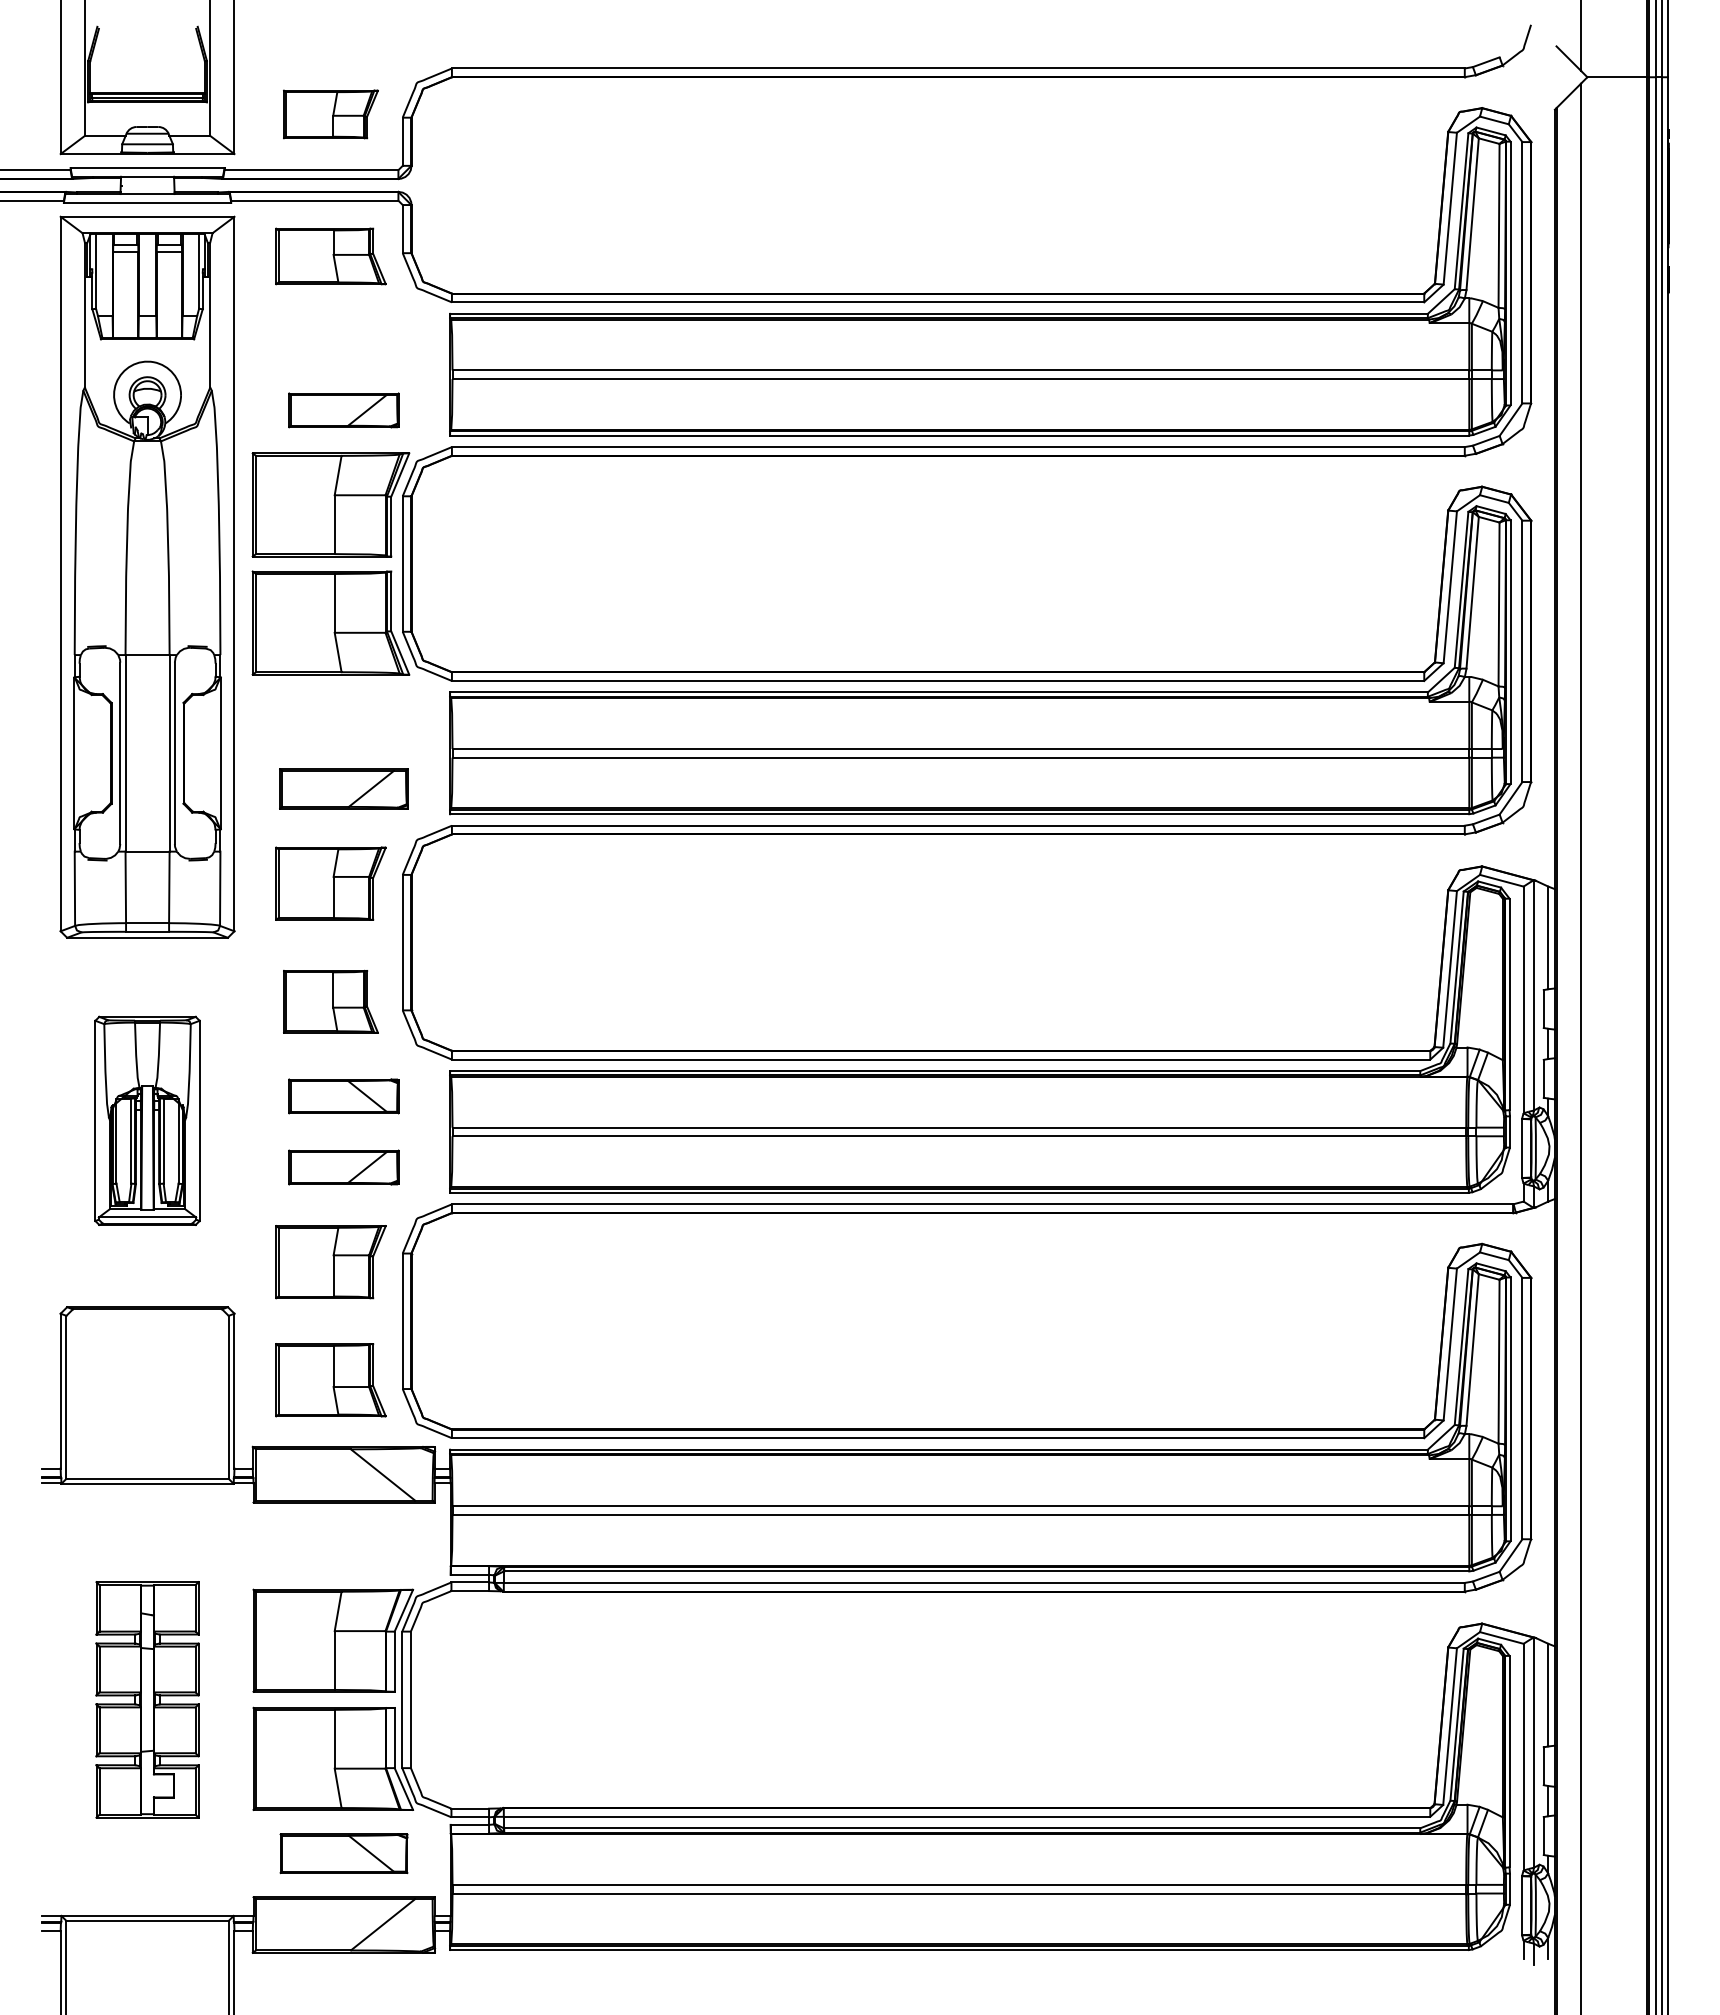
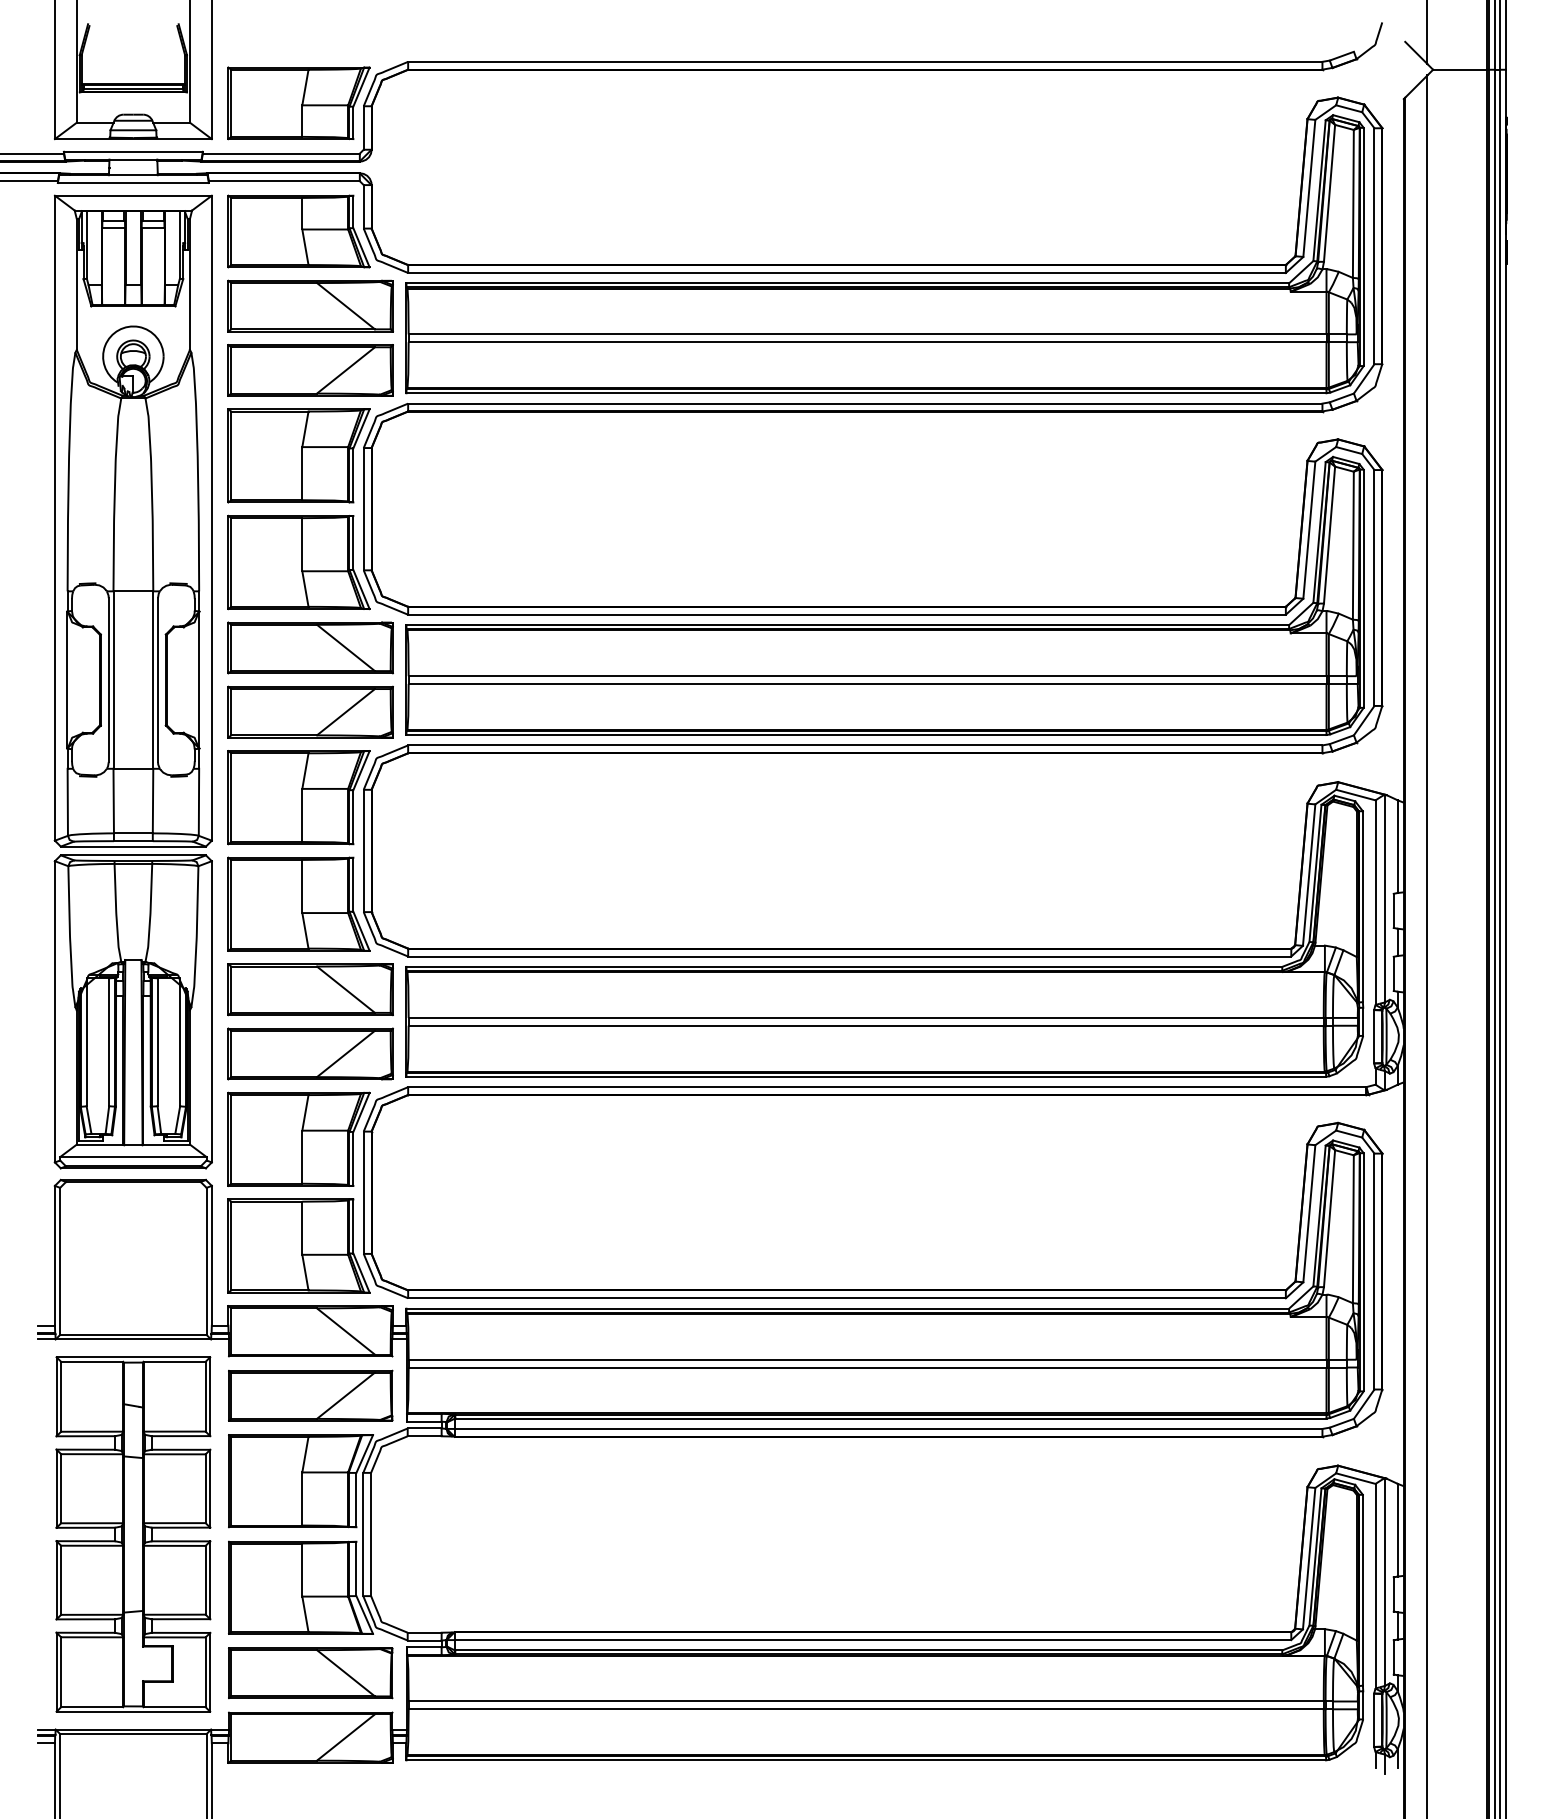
part: (330, 114) -> (298, 103), size x1.67
part: (330, 256) -> (298, 231), size x1.43
part: (343, 339) -> (310, 306), added
part: (343, 410) -> (310, 370), size x1.67
part: (343, 717) -> (310, 647), added
part: (343, 788) -> (310, 711), size x1.43
part: (330, 883) -> (298, 797), size x1.43
part: (330, 1001) -> (298, 904), size x1.67
part: (343, 1096) -> (310, 989), size x1.67
part: (147, 1120) -> (133, 1011), size x1.67
part: (343, 1167) -> (310, 1053), size x1.67
part: (330, 1261) -> (298, 1138), size x1.43
part: (330, 1379) -> (298, 1245), size x1.43
part: (343, 1545) -> (310, 1395), added
part: (147, 1699) -> (133, 1534), size x1.67
part: (343, 1853) -> (310, 1673), size x1.43

